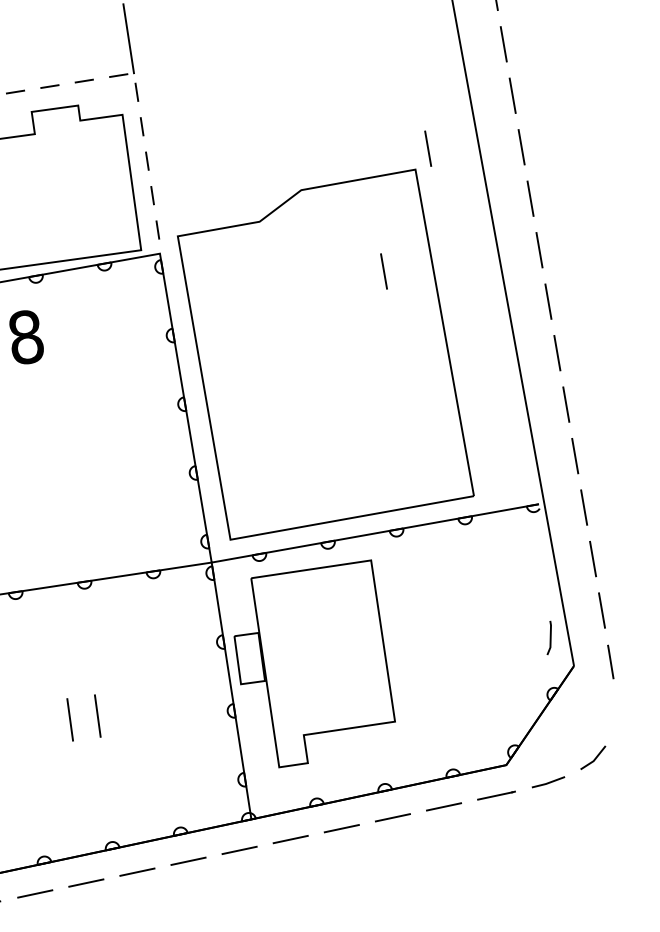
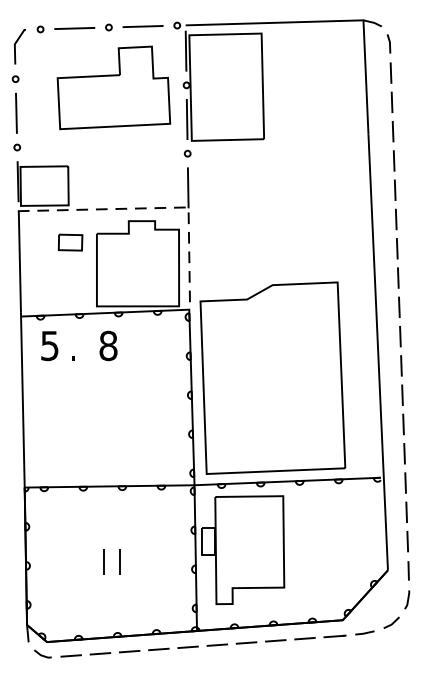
line: (428, 148) -> (346, 271), removed
line: (384, 271) -> (312, 336), removed
line: (549, 637) -> (407, 599), moved

